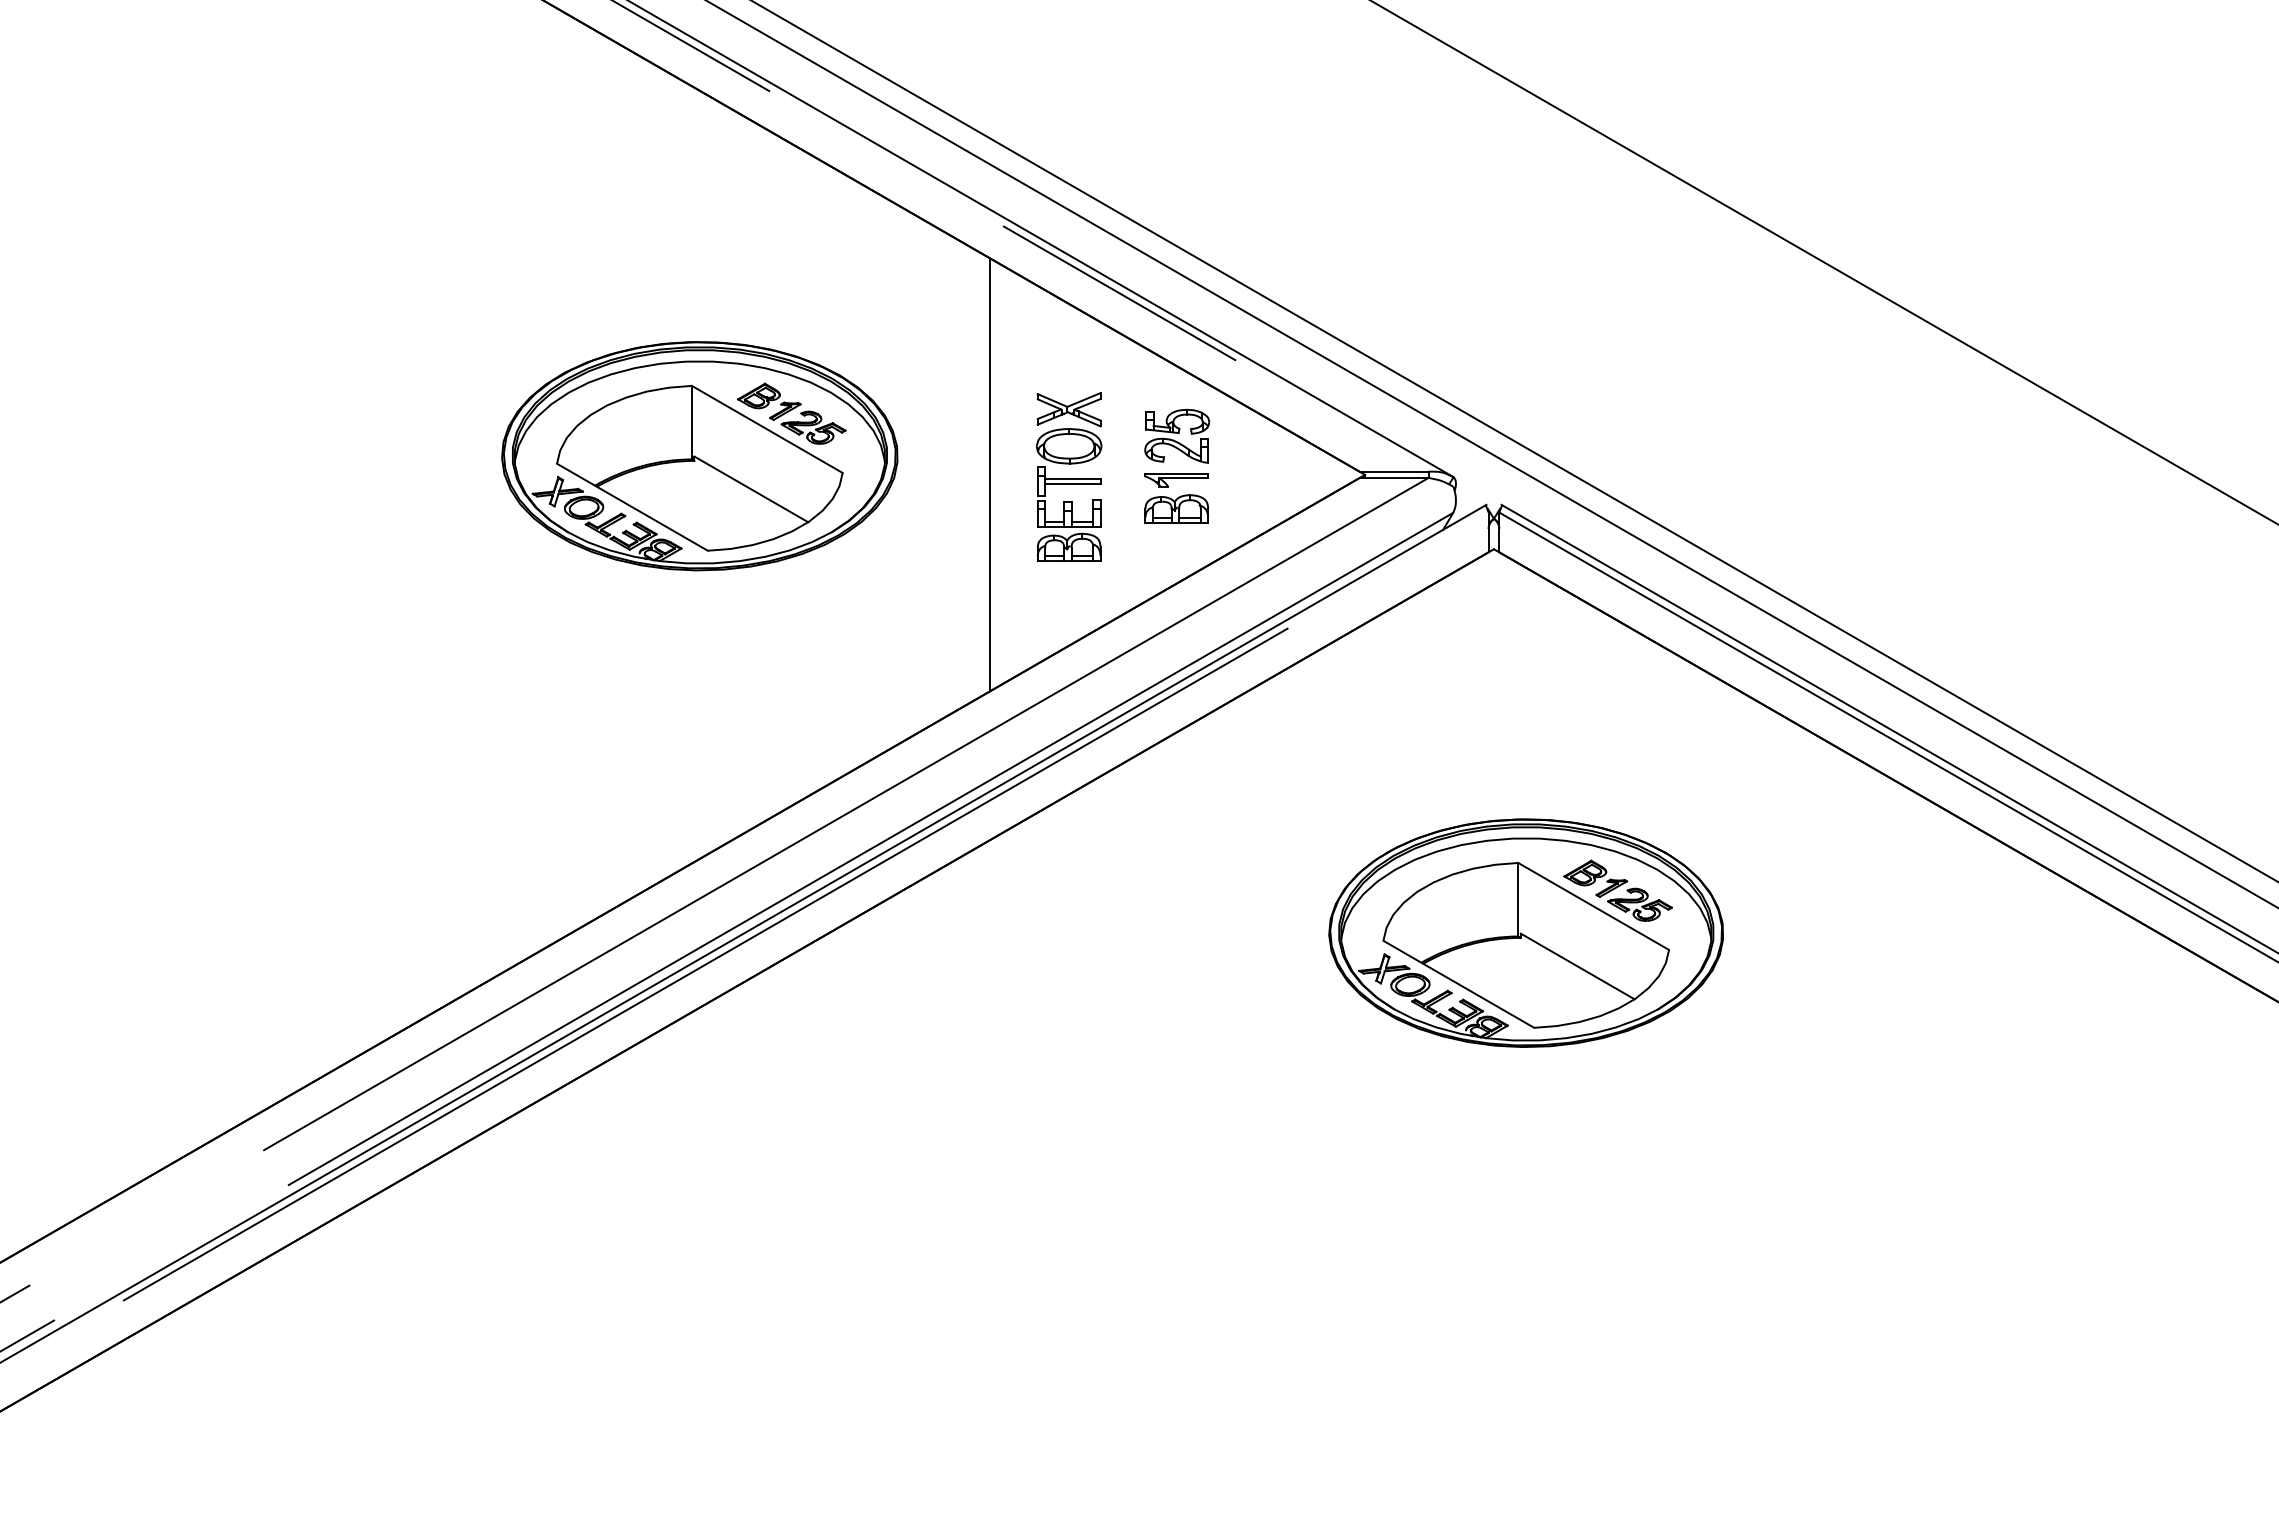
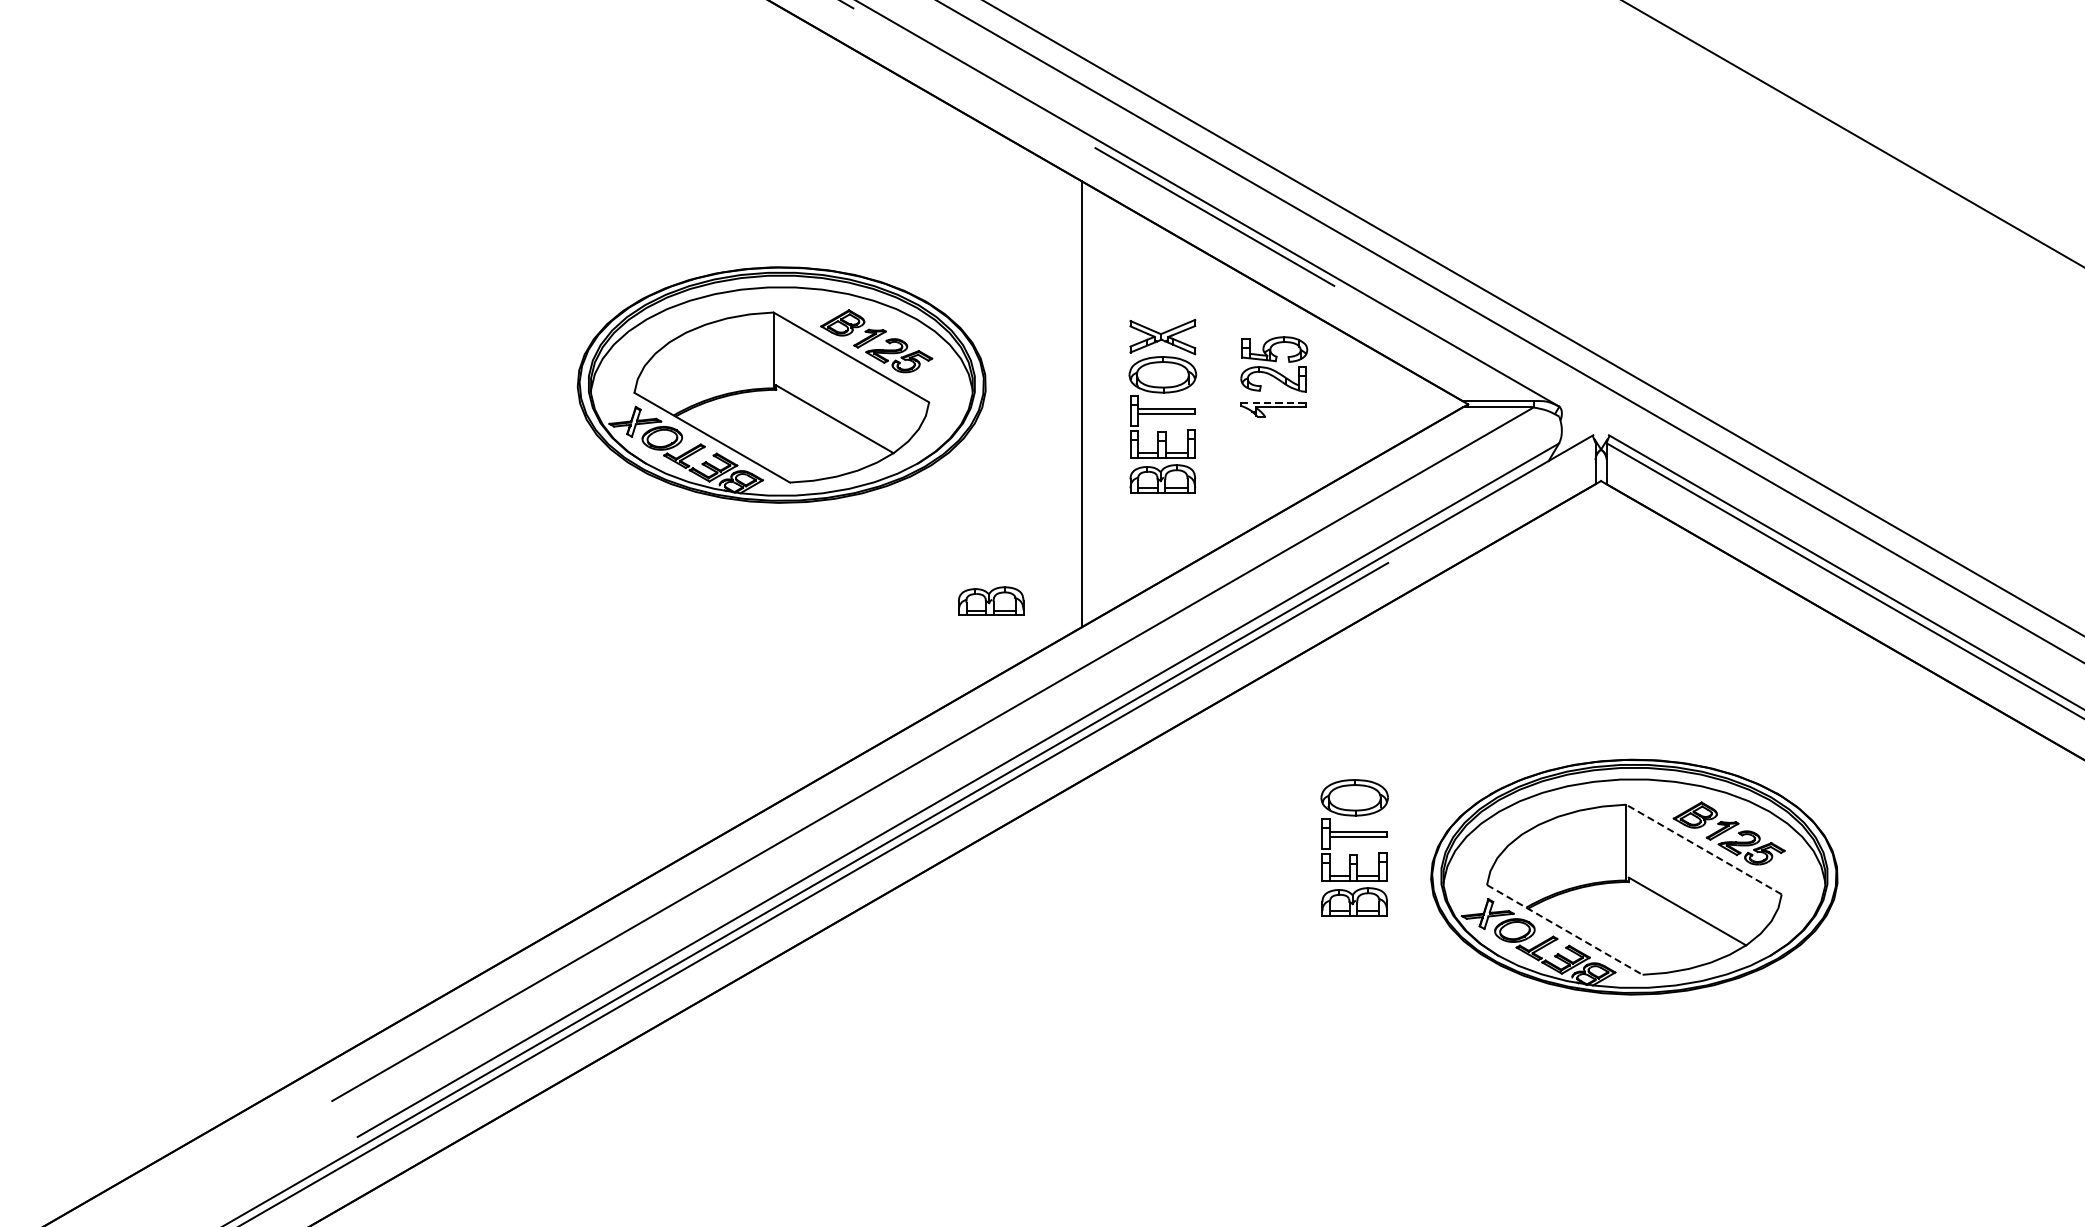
line: (1176, 473) -> (1273, 402), solid -> dashed
part: (1176, 508) -> (990, 600), moved
line: (1593, 906) -> (1703, 849), solid -> dashed
part: (1255, 911) -> (1355, 854), added
line: (1459, 984) -> (1565, 930), solid -> dashed

